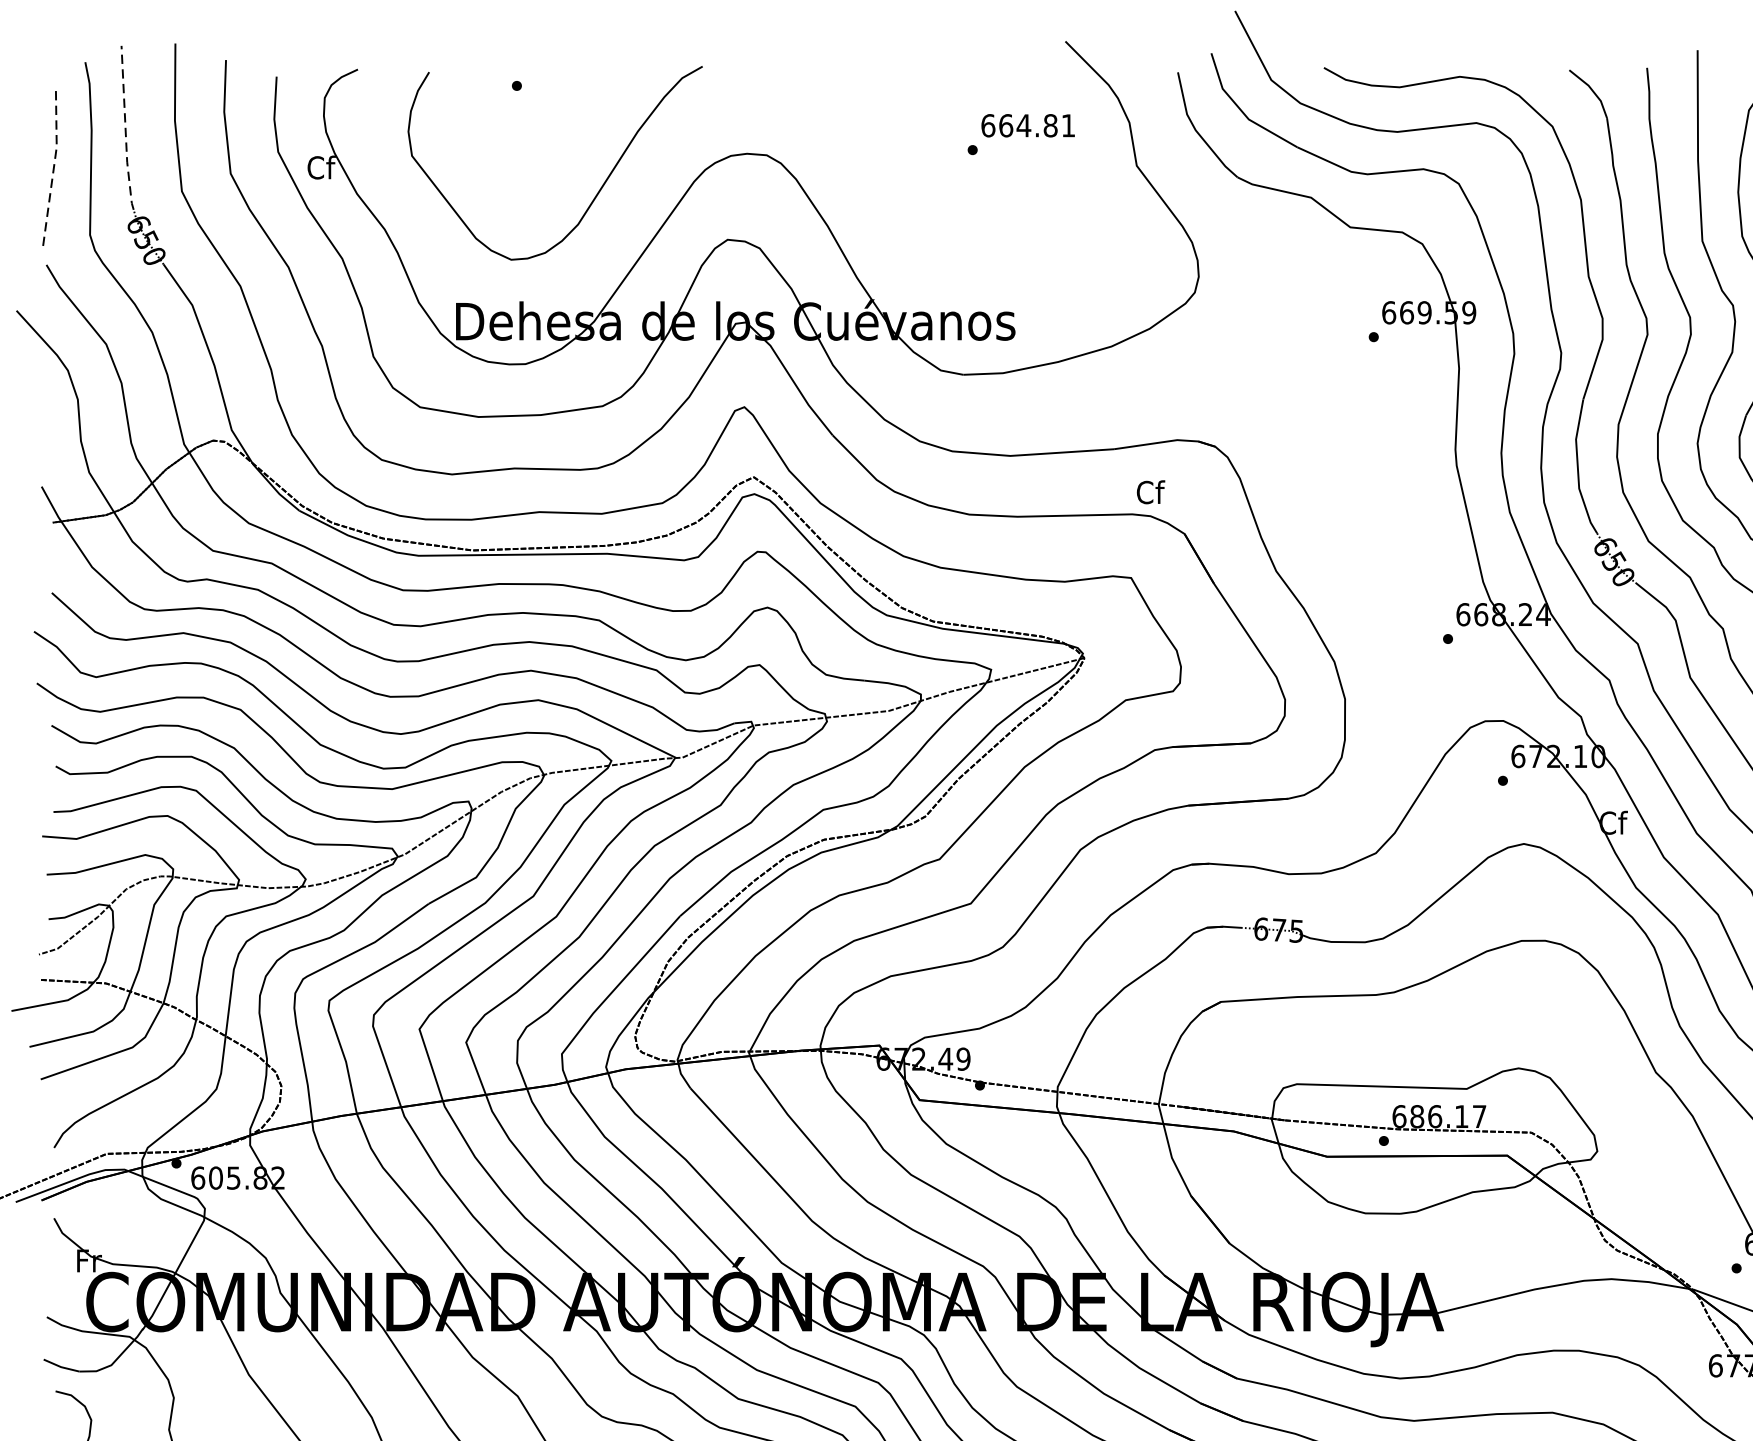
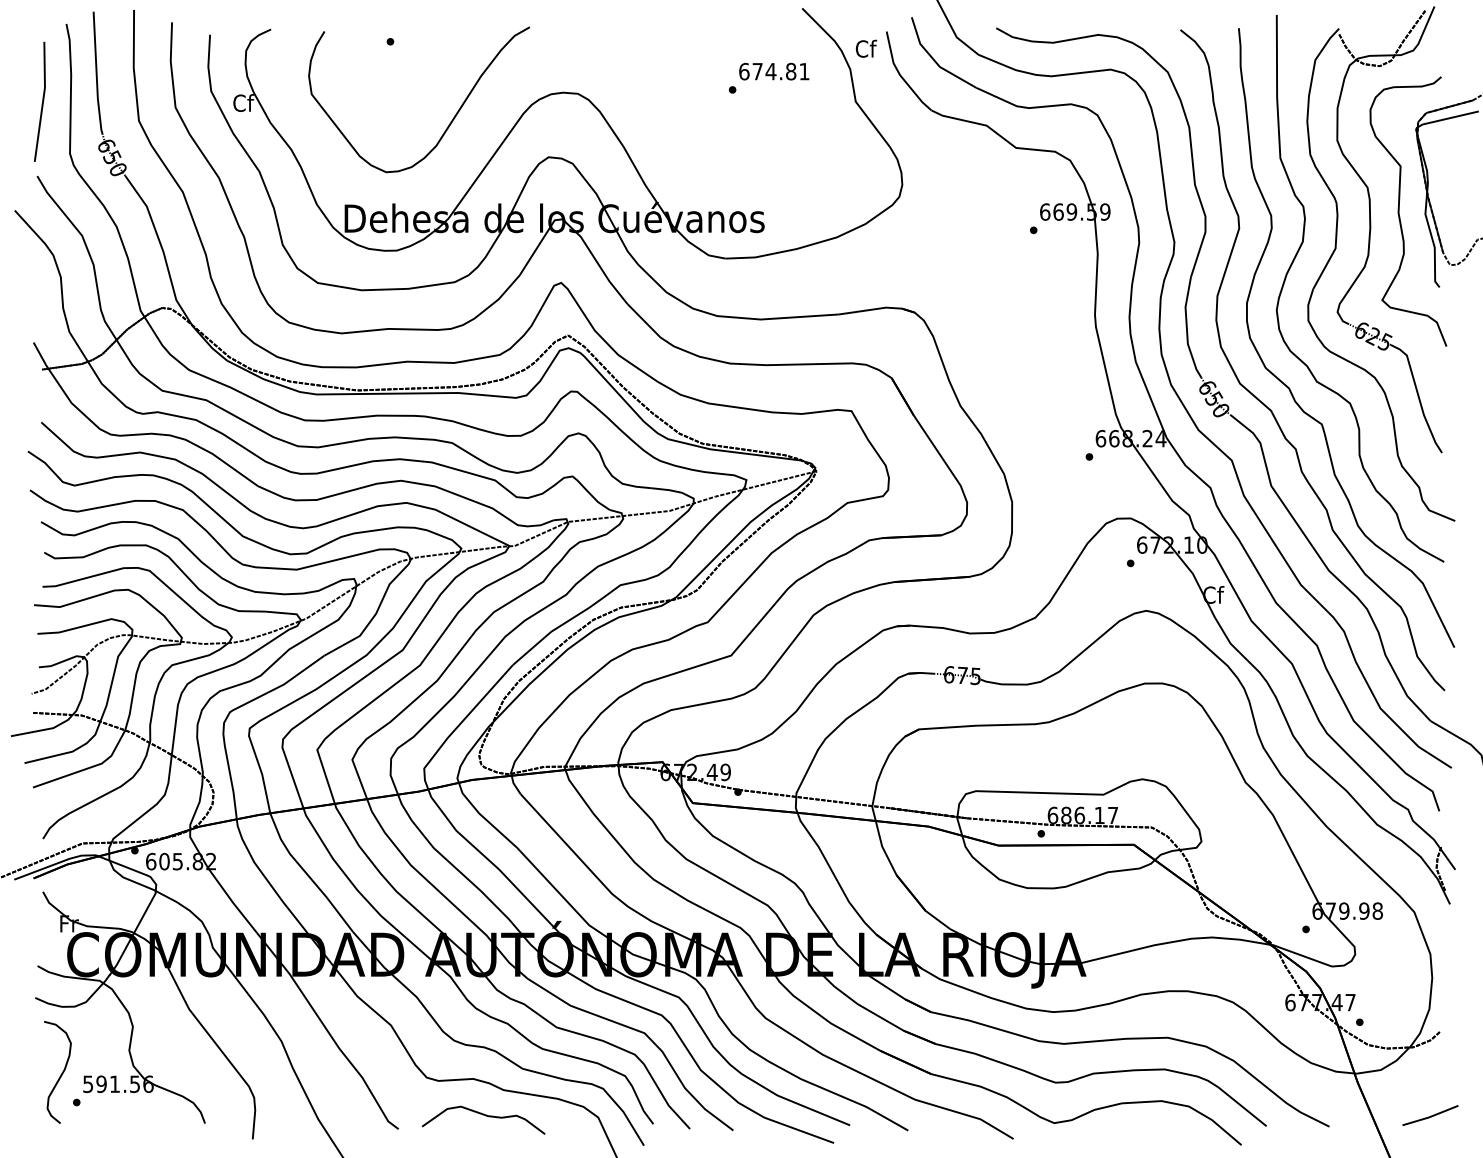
text: (1005, 125) -> (757, 71), 664.81 -> 674.81
line: (125, 130) -> (96, 75), dashed -> solid
line: (54, 165) -> (43, 101), dashed -> solid
text: (1151, 491) -> (866, 48), moved

